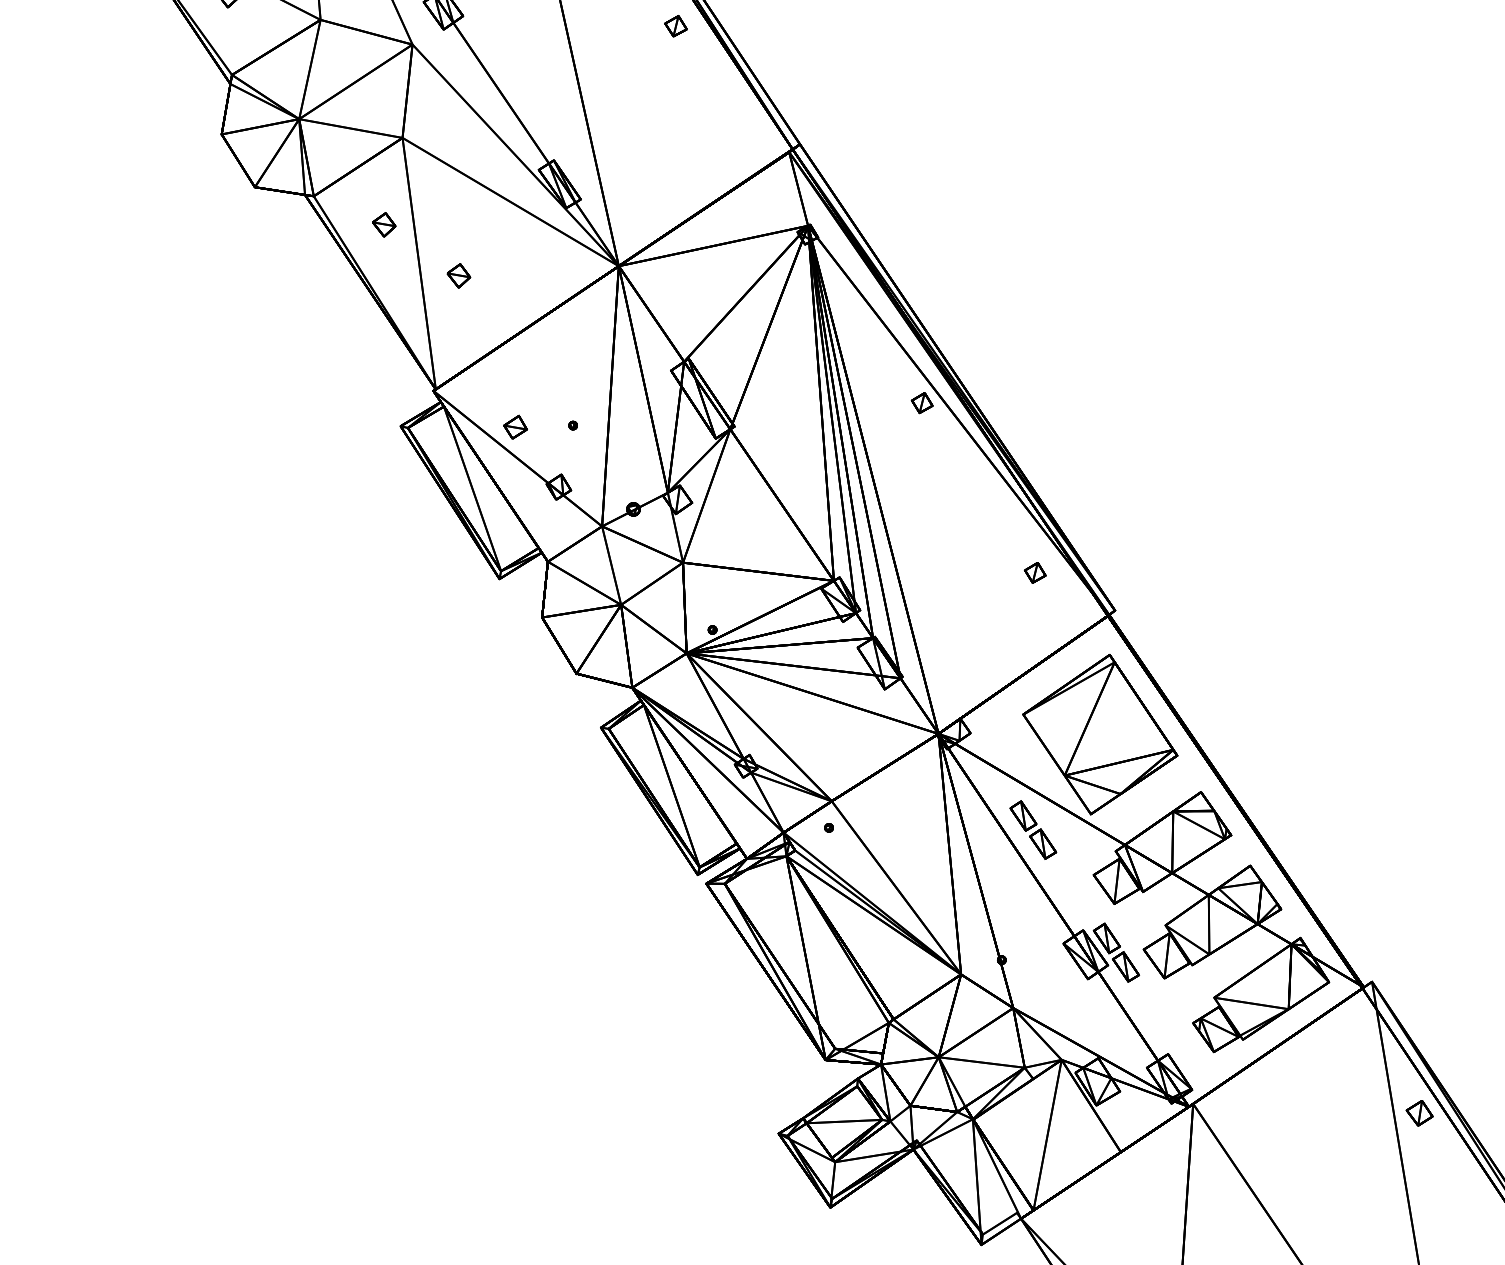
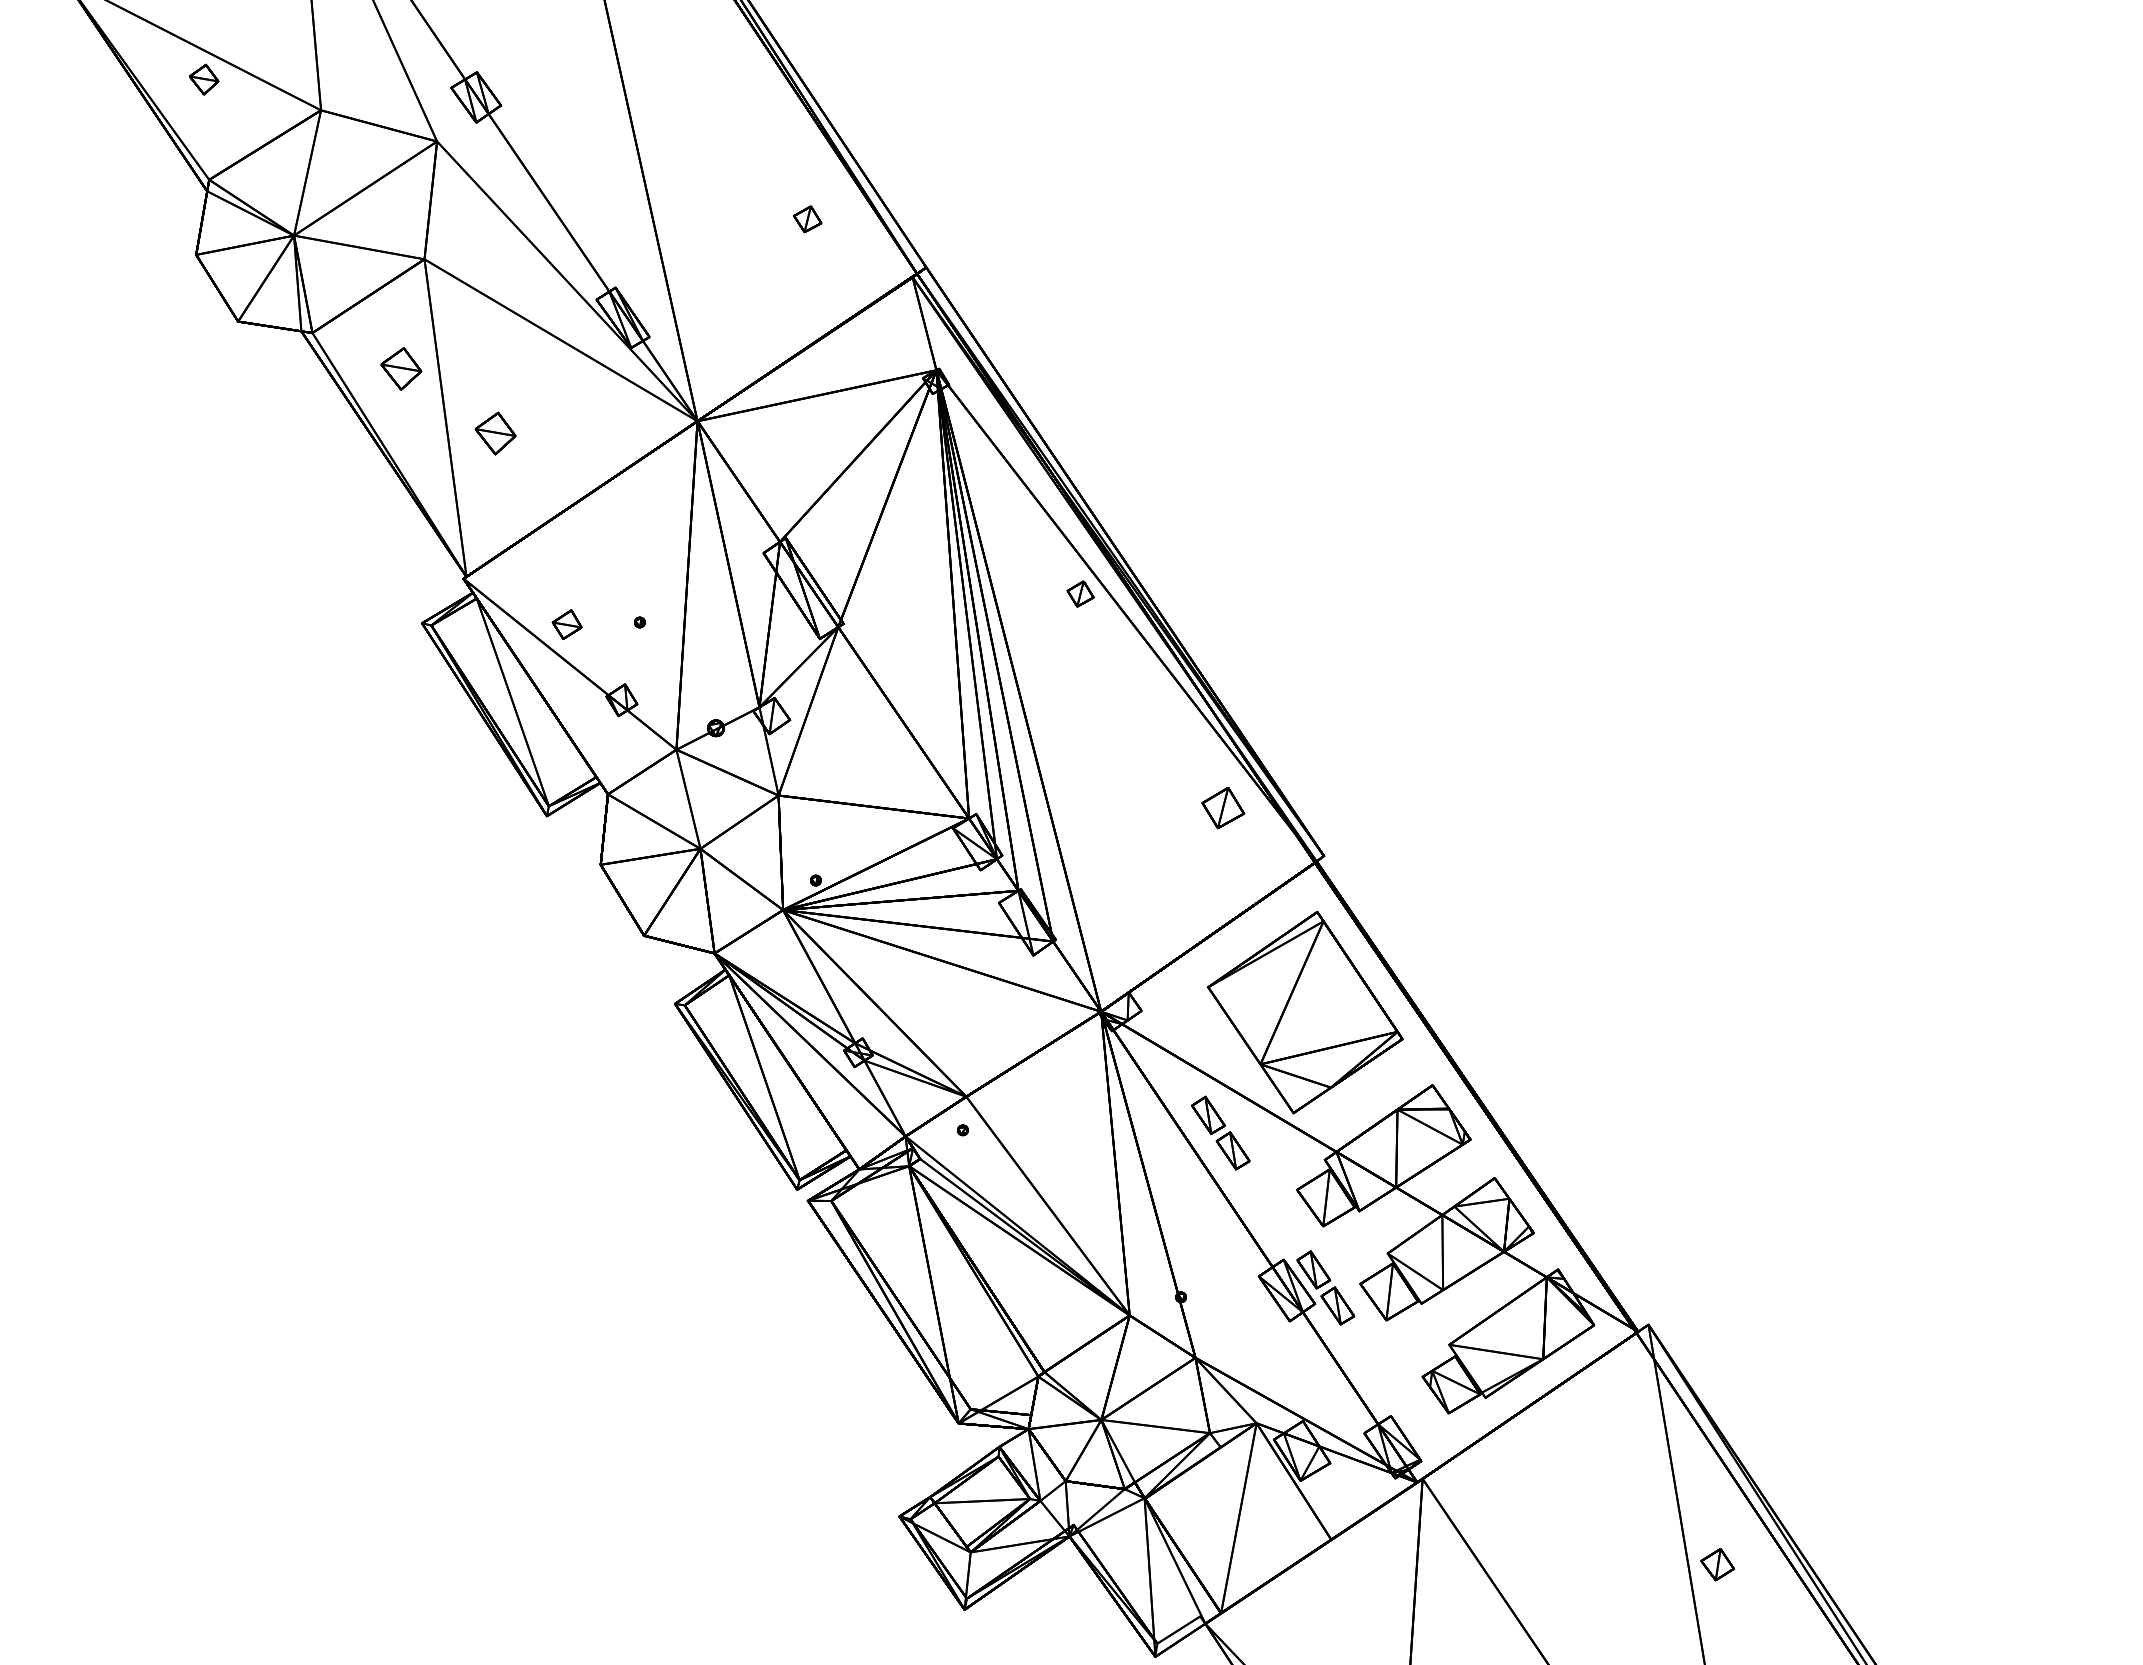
part: (675, 26) -> (807, 219), moved
part: (384, 225) -> (401, 369), size x1.4
part: (458, 275) -> (495, 433), size x1.4
part: (1035, 572) -> (1223, 808), size x1.6
part: (1419, 1113) -> (1717, 1564), moved

